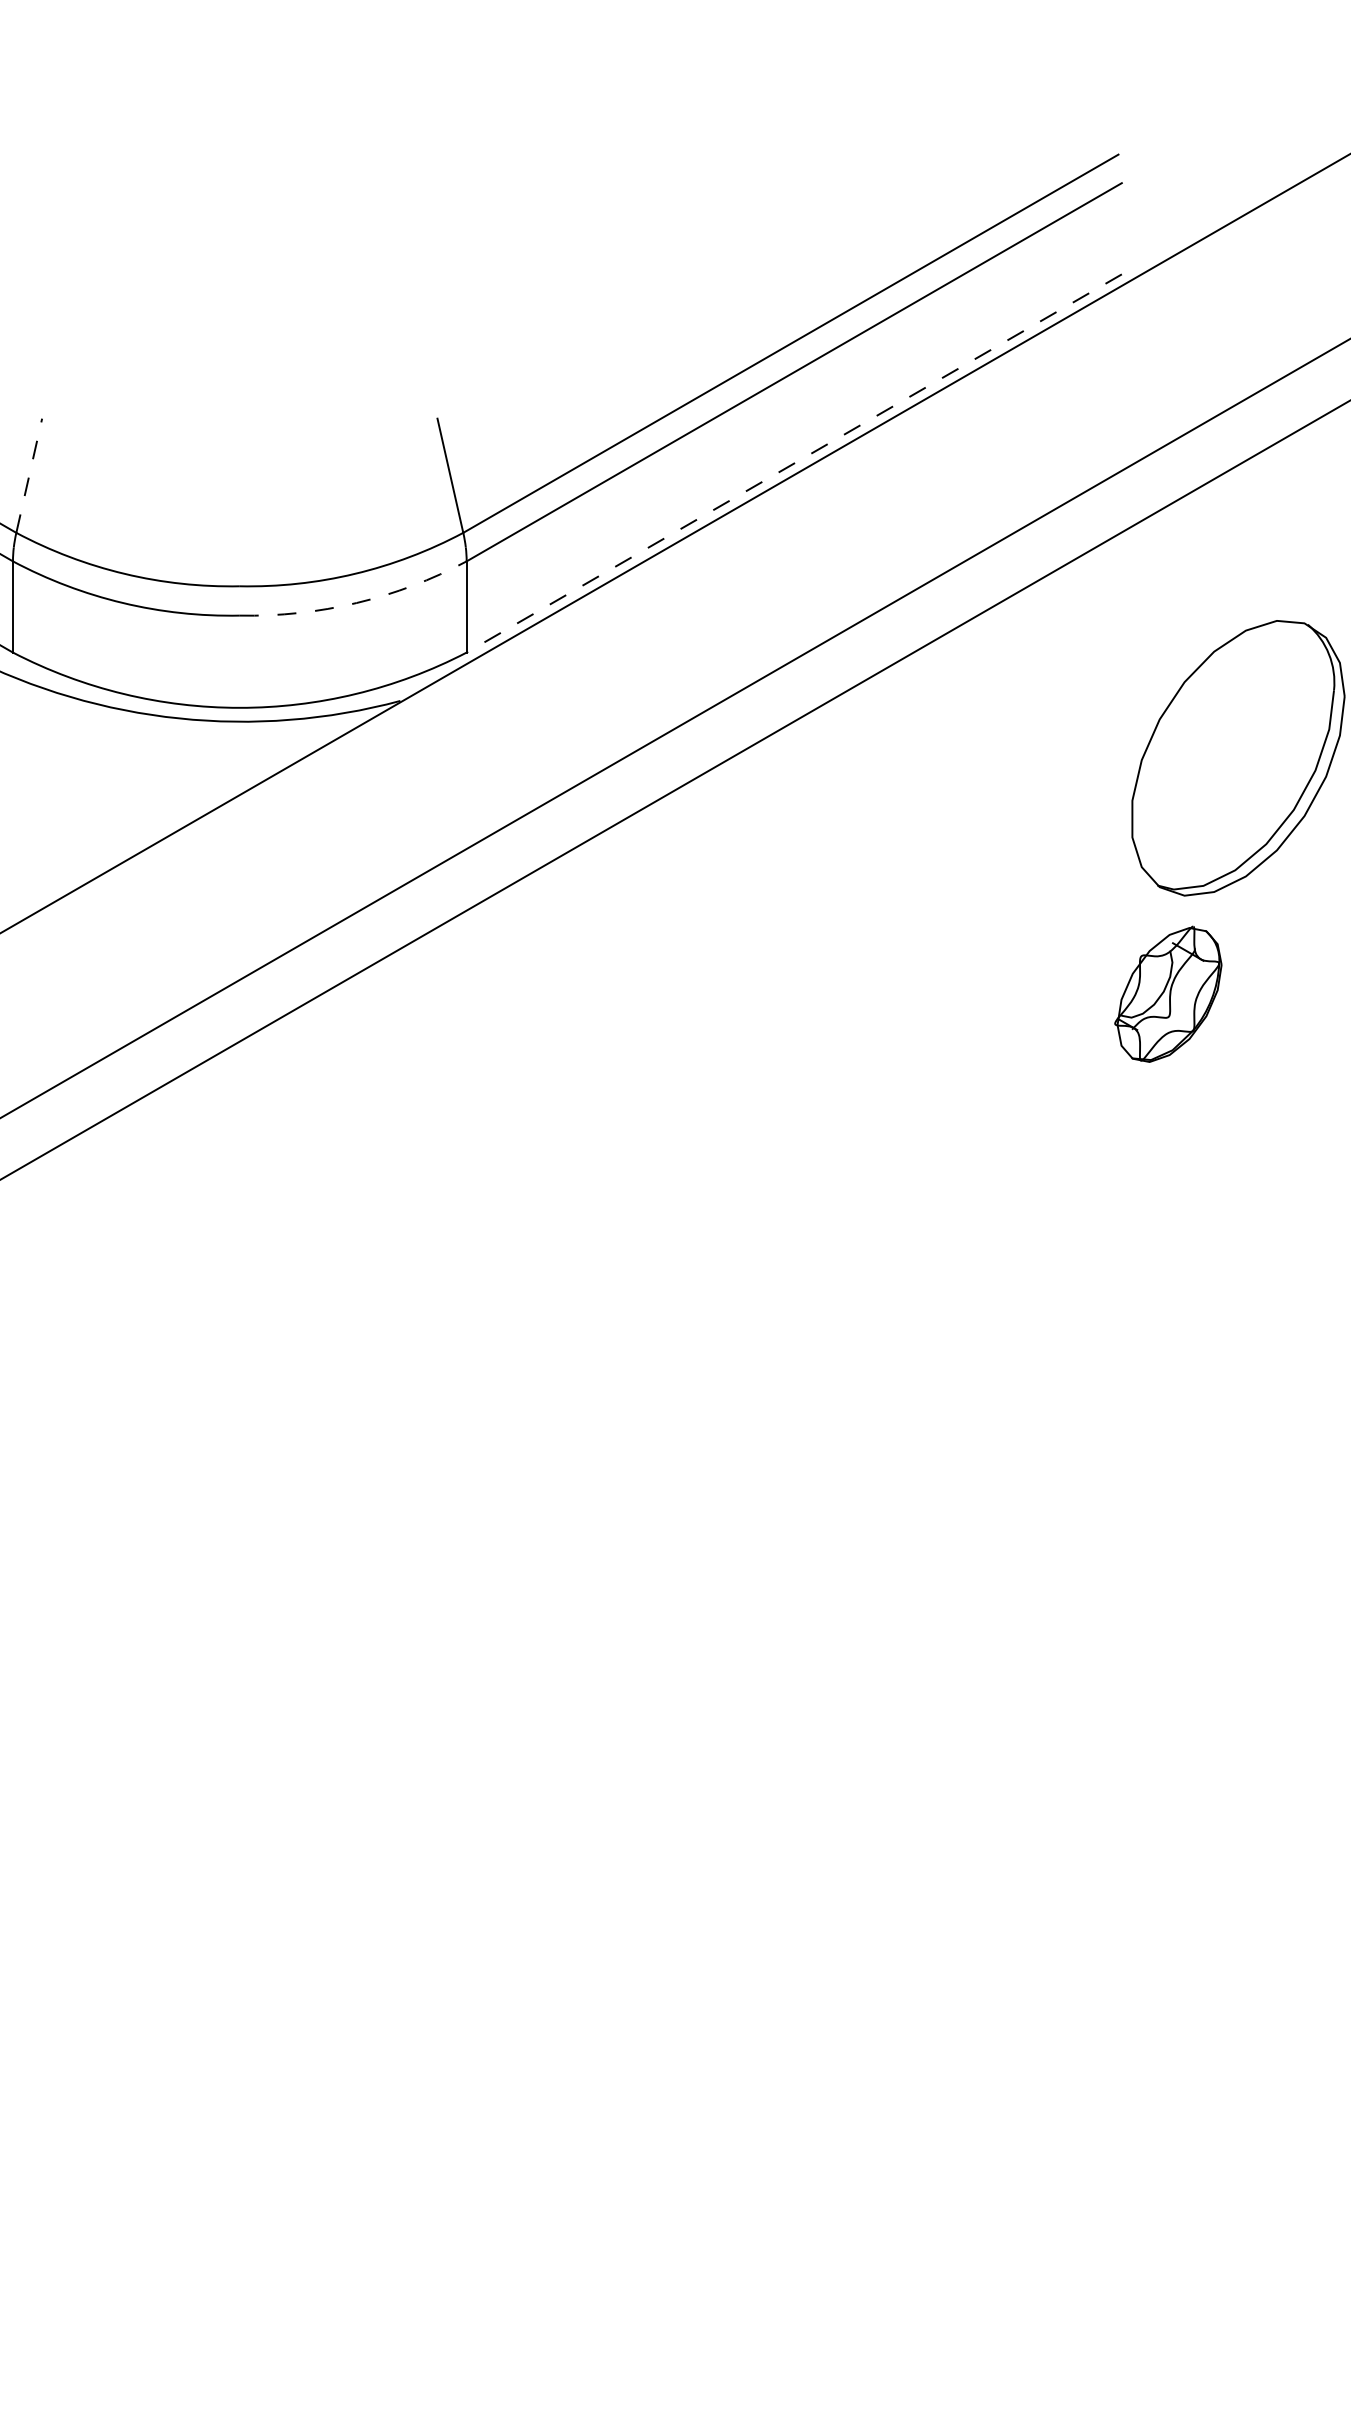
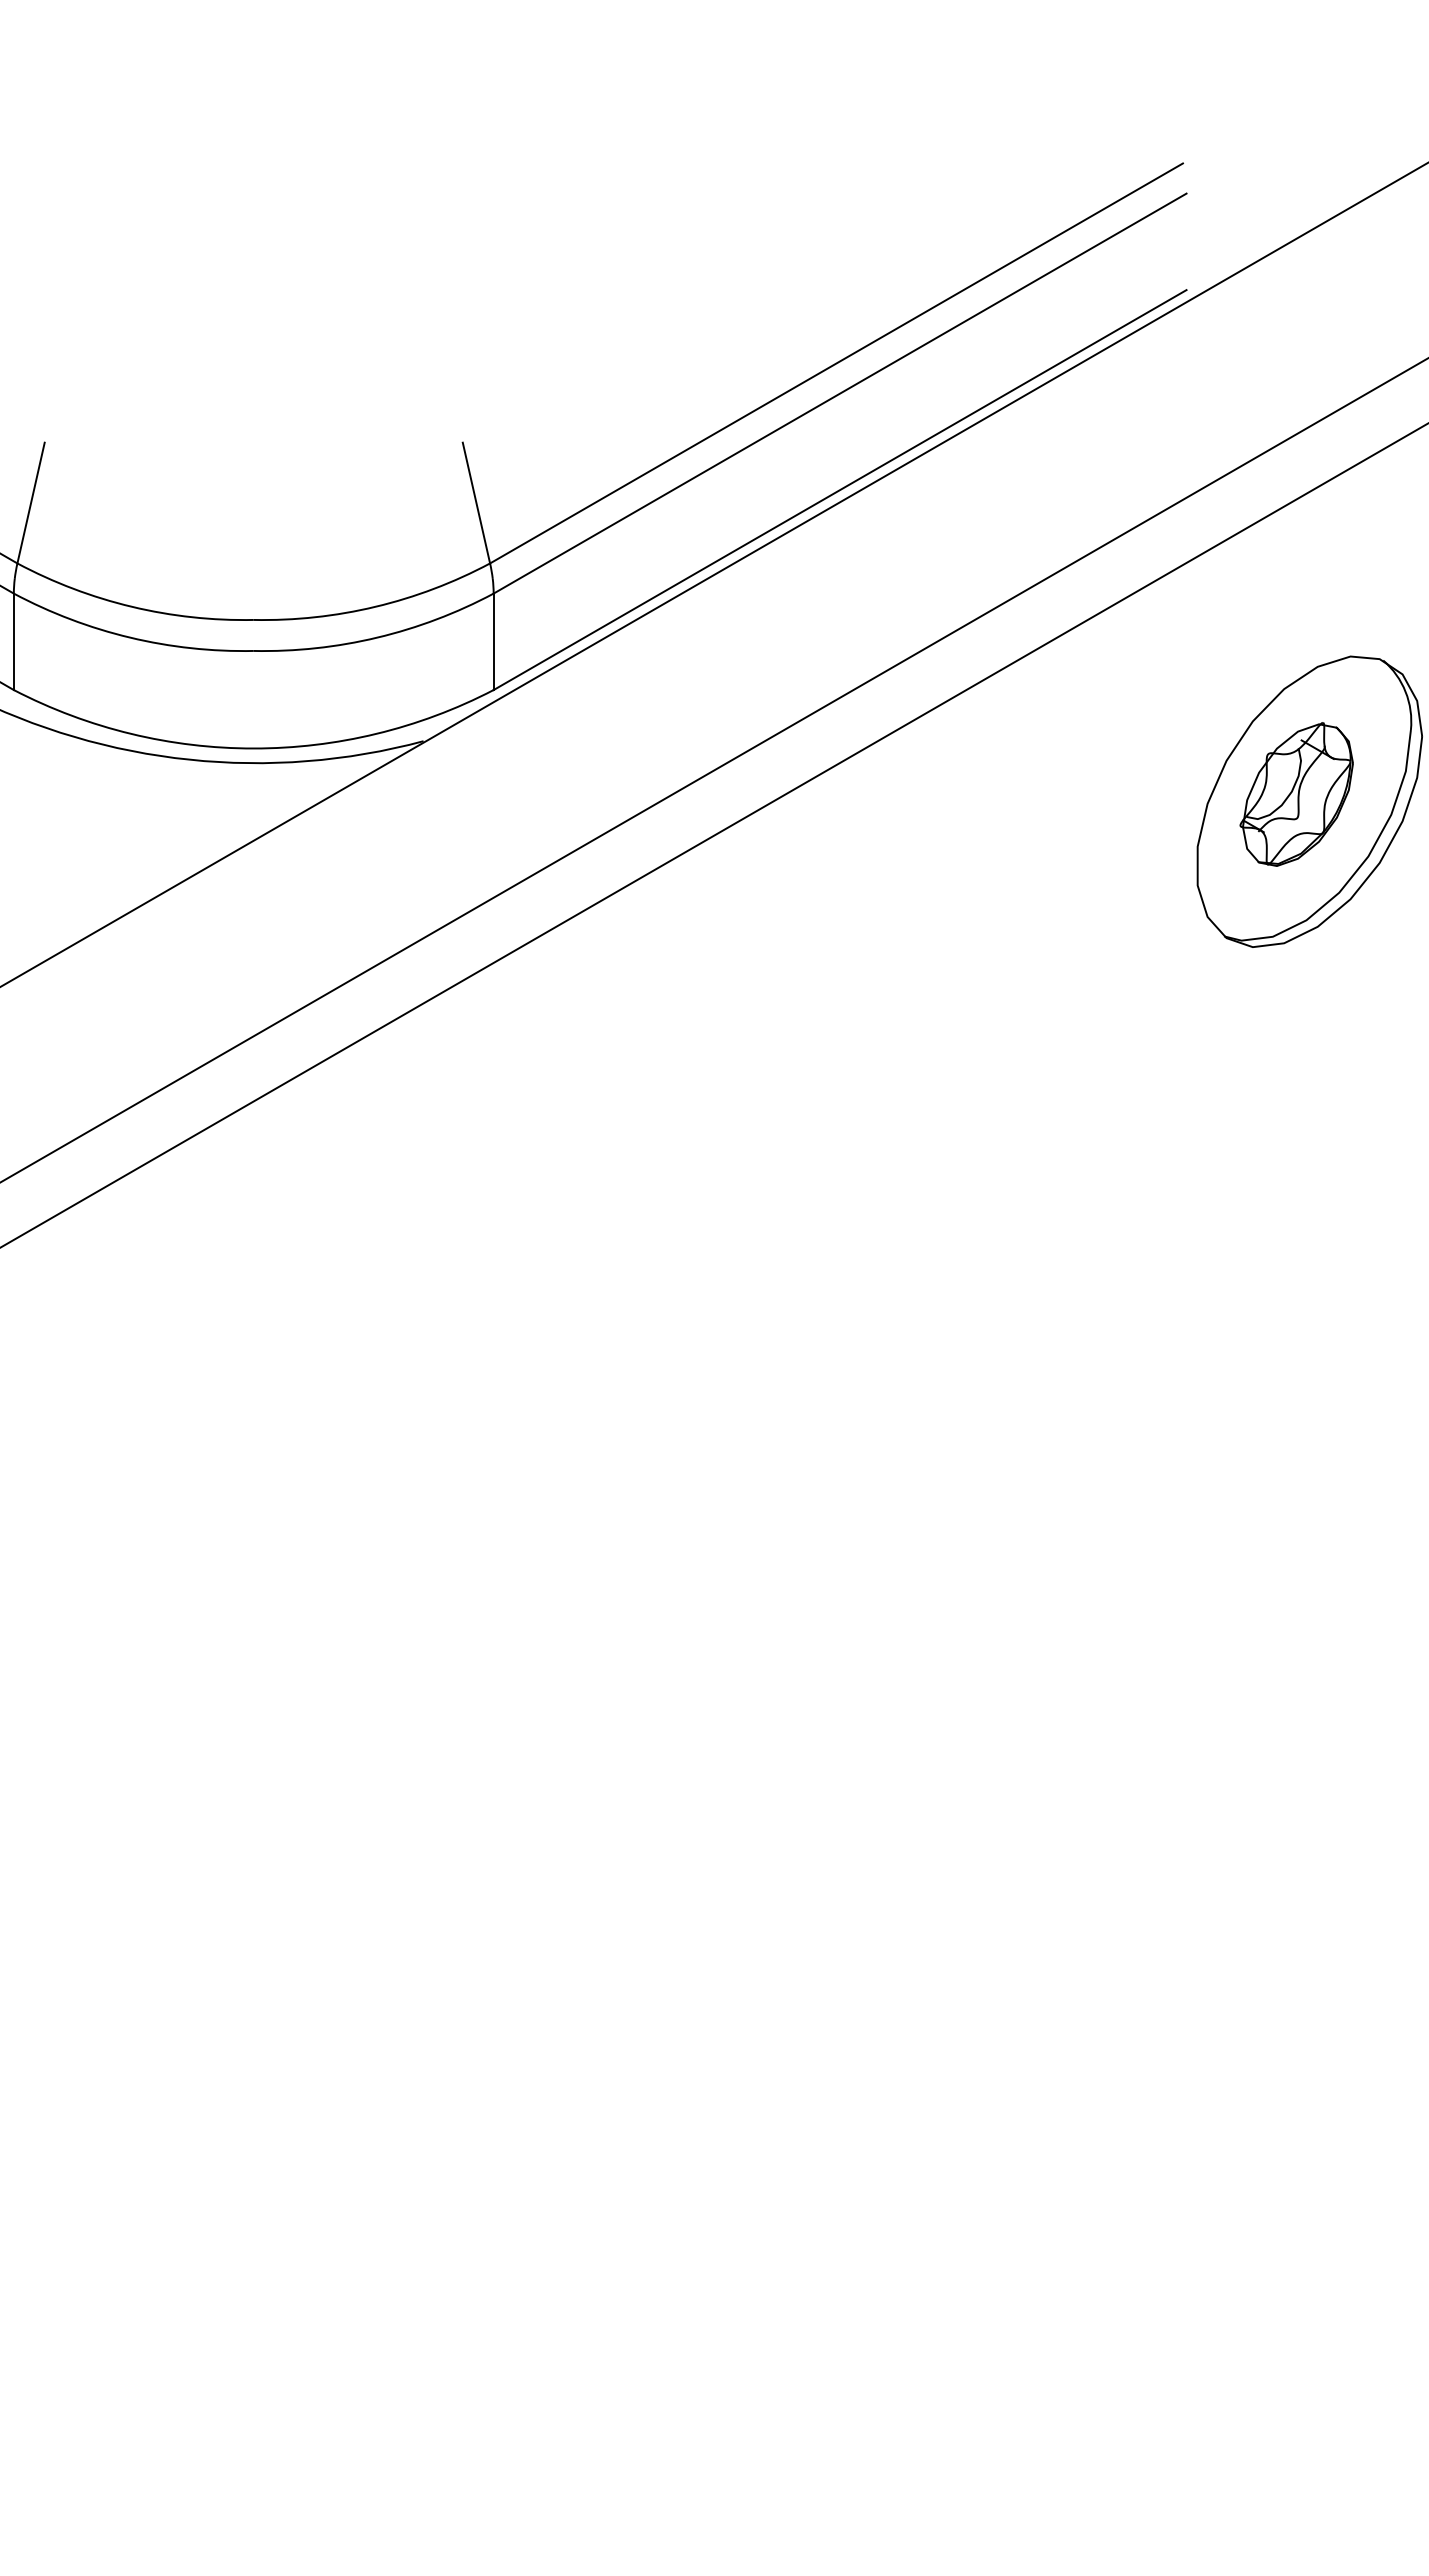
line: (793, 463) -> (839, 490), dashed -> solid
line: (29, 476) -> (31, 503), dashed -> solid
arc: (356, 602) -> (377, 637), dashed -> solid
part: (1168, 994) -> (1296, 794), moved

